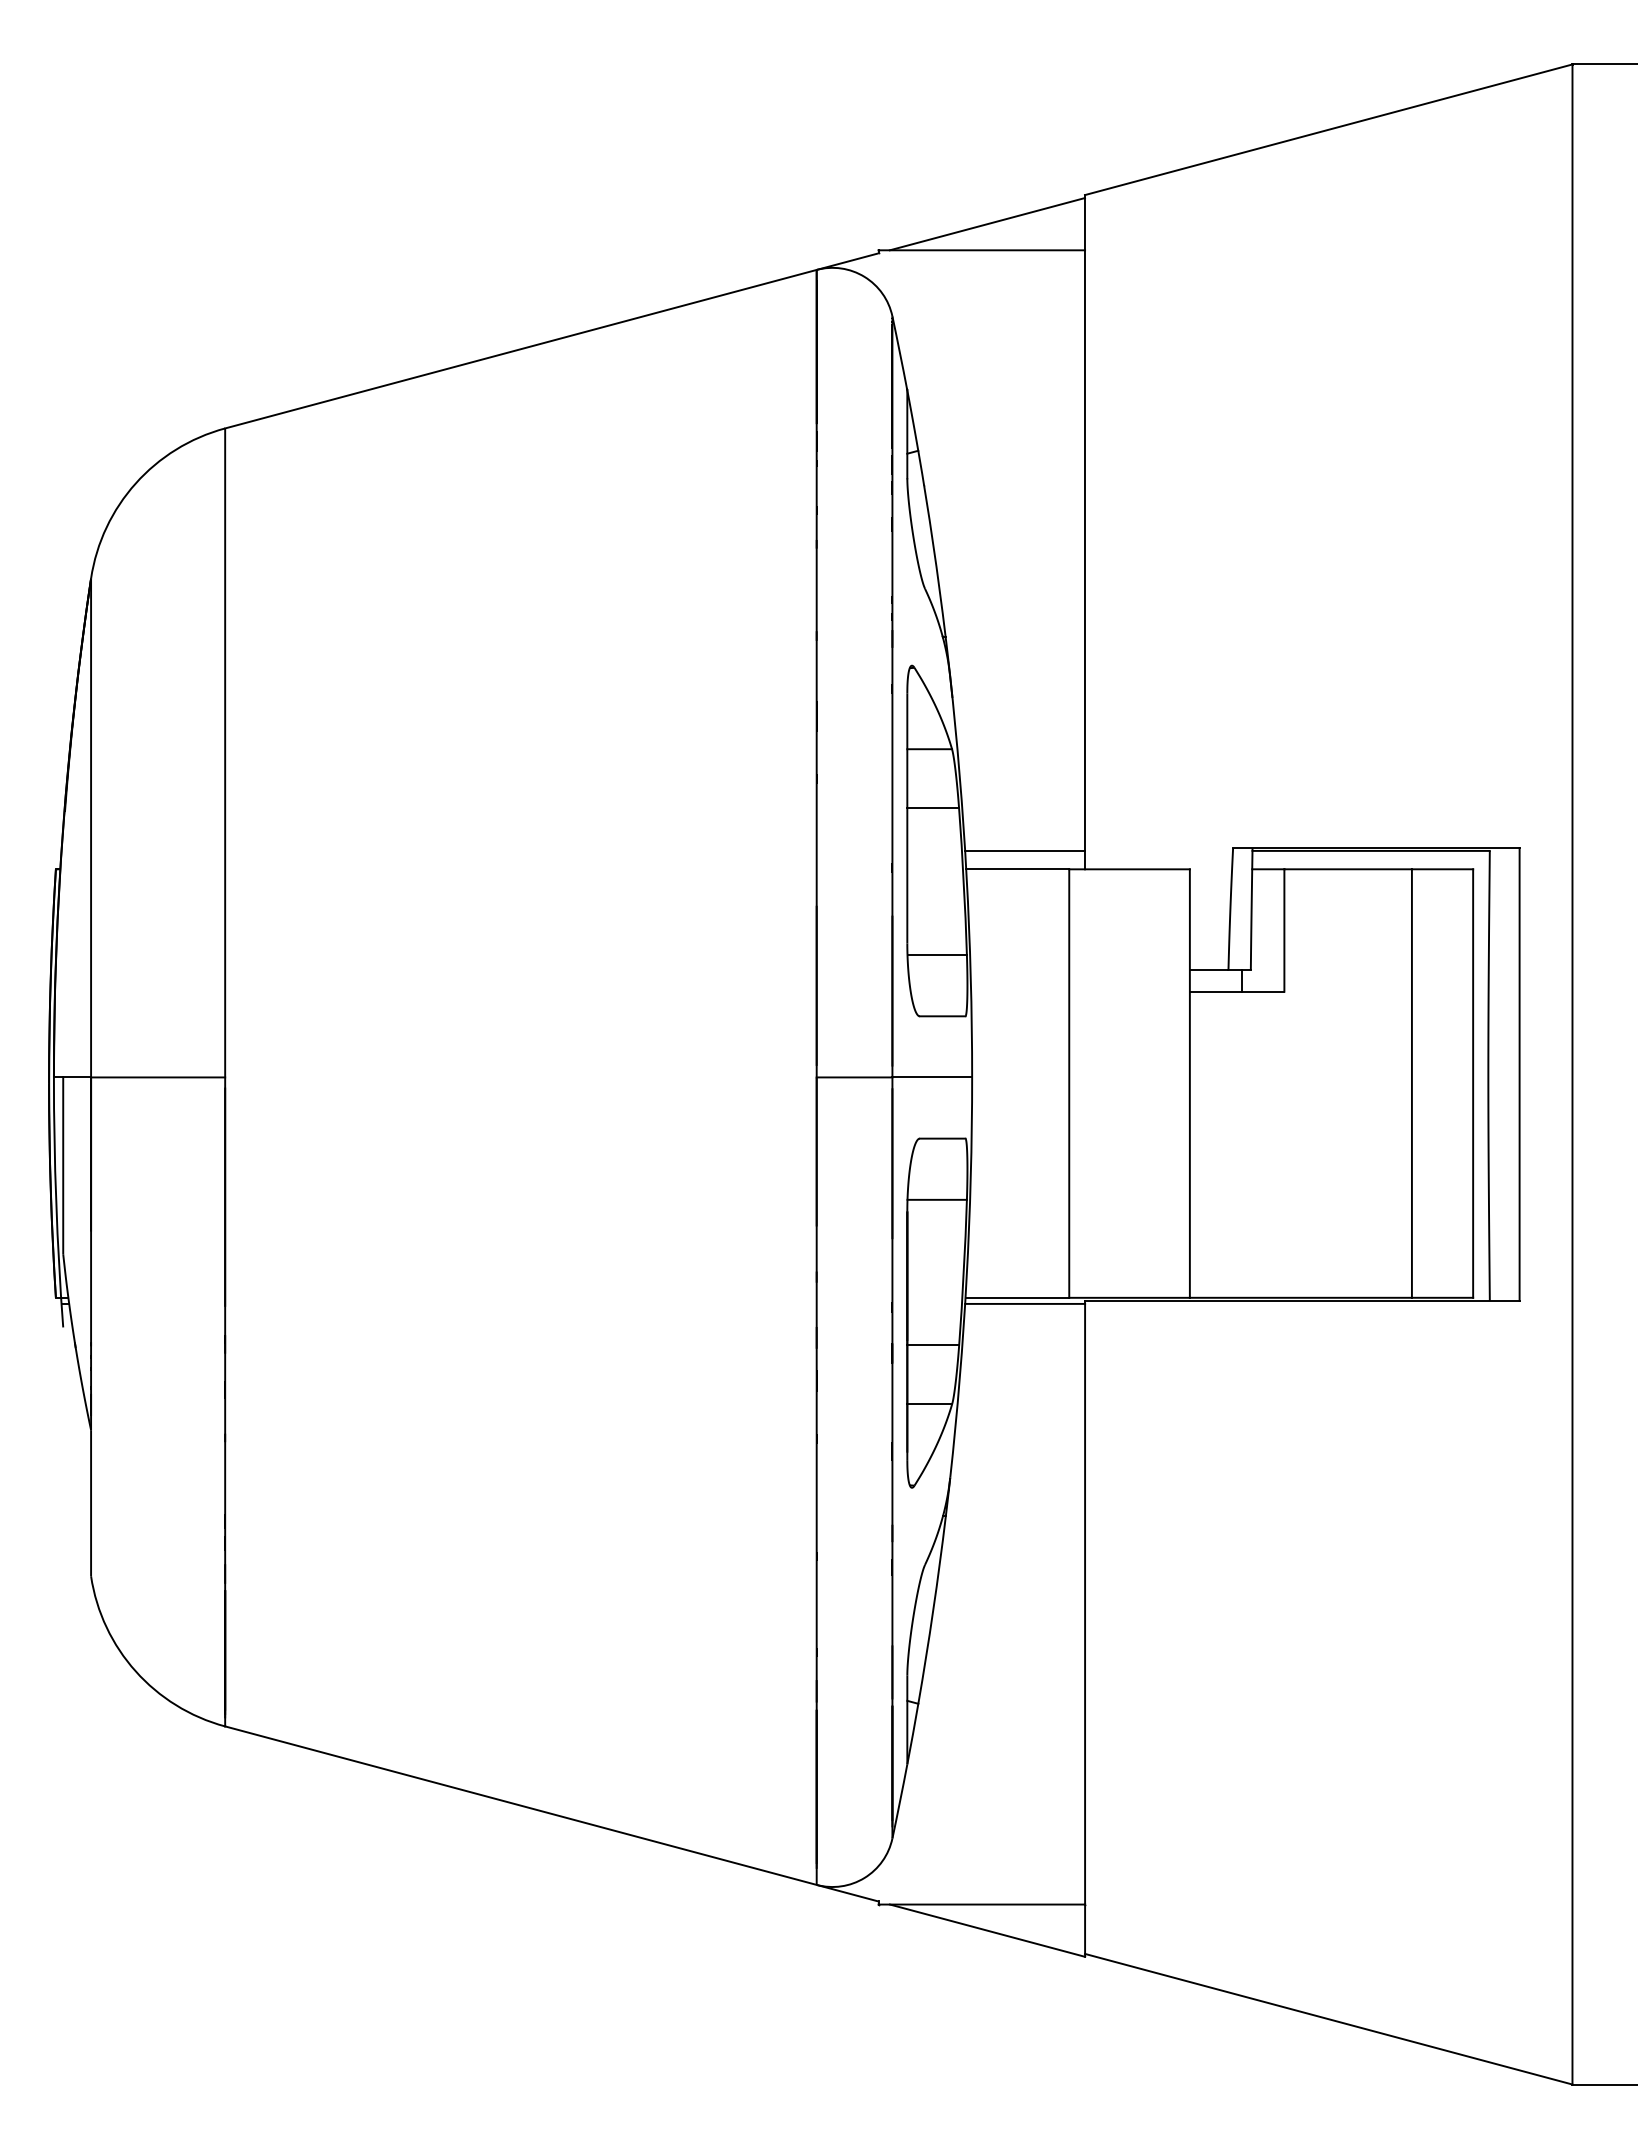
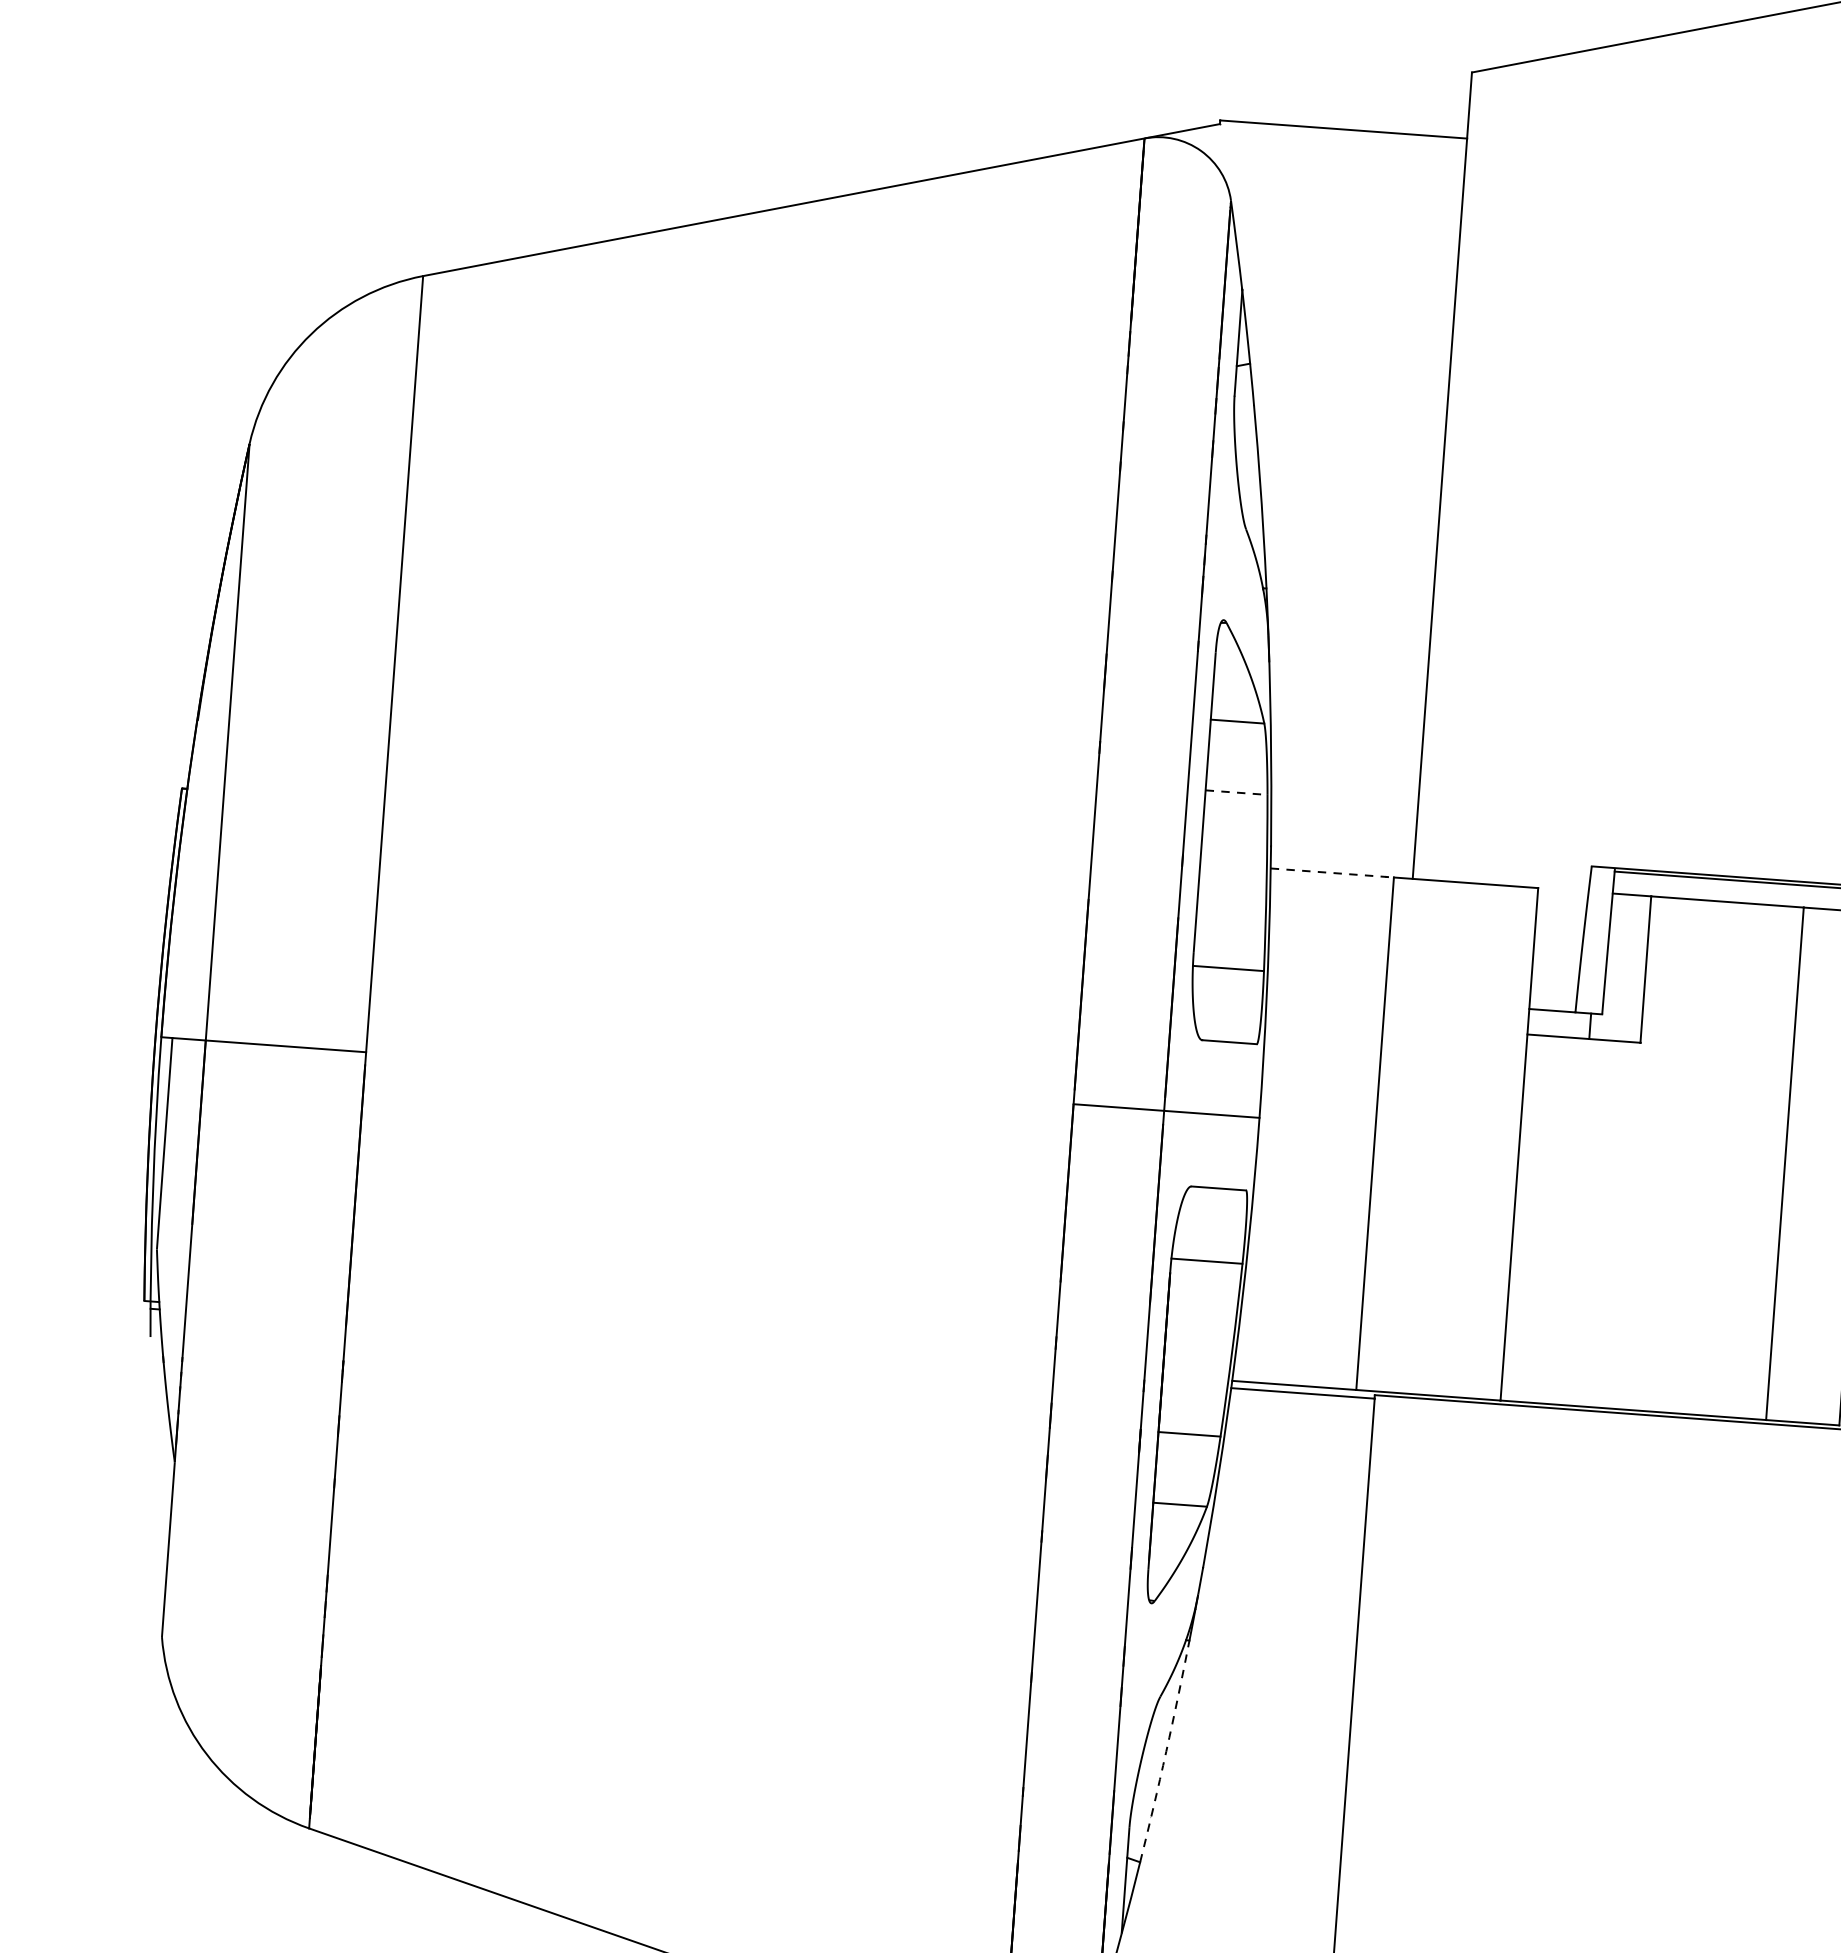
line: (986, 224) -> (1351, 99), removed
line: (933, 808) -> (1236, 792), solid -> dashed
line: (1025, 850) -> (1343, 851), removed
line: (1017, 869) -> (1332, 873), solid -> dashed
arc: (933, 1610) -> (1166, 1752), solid -> dashed

